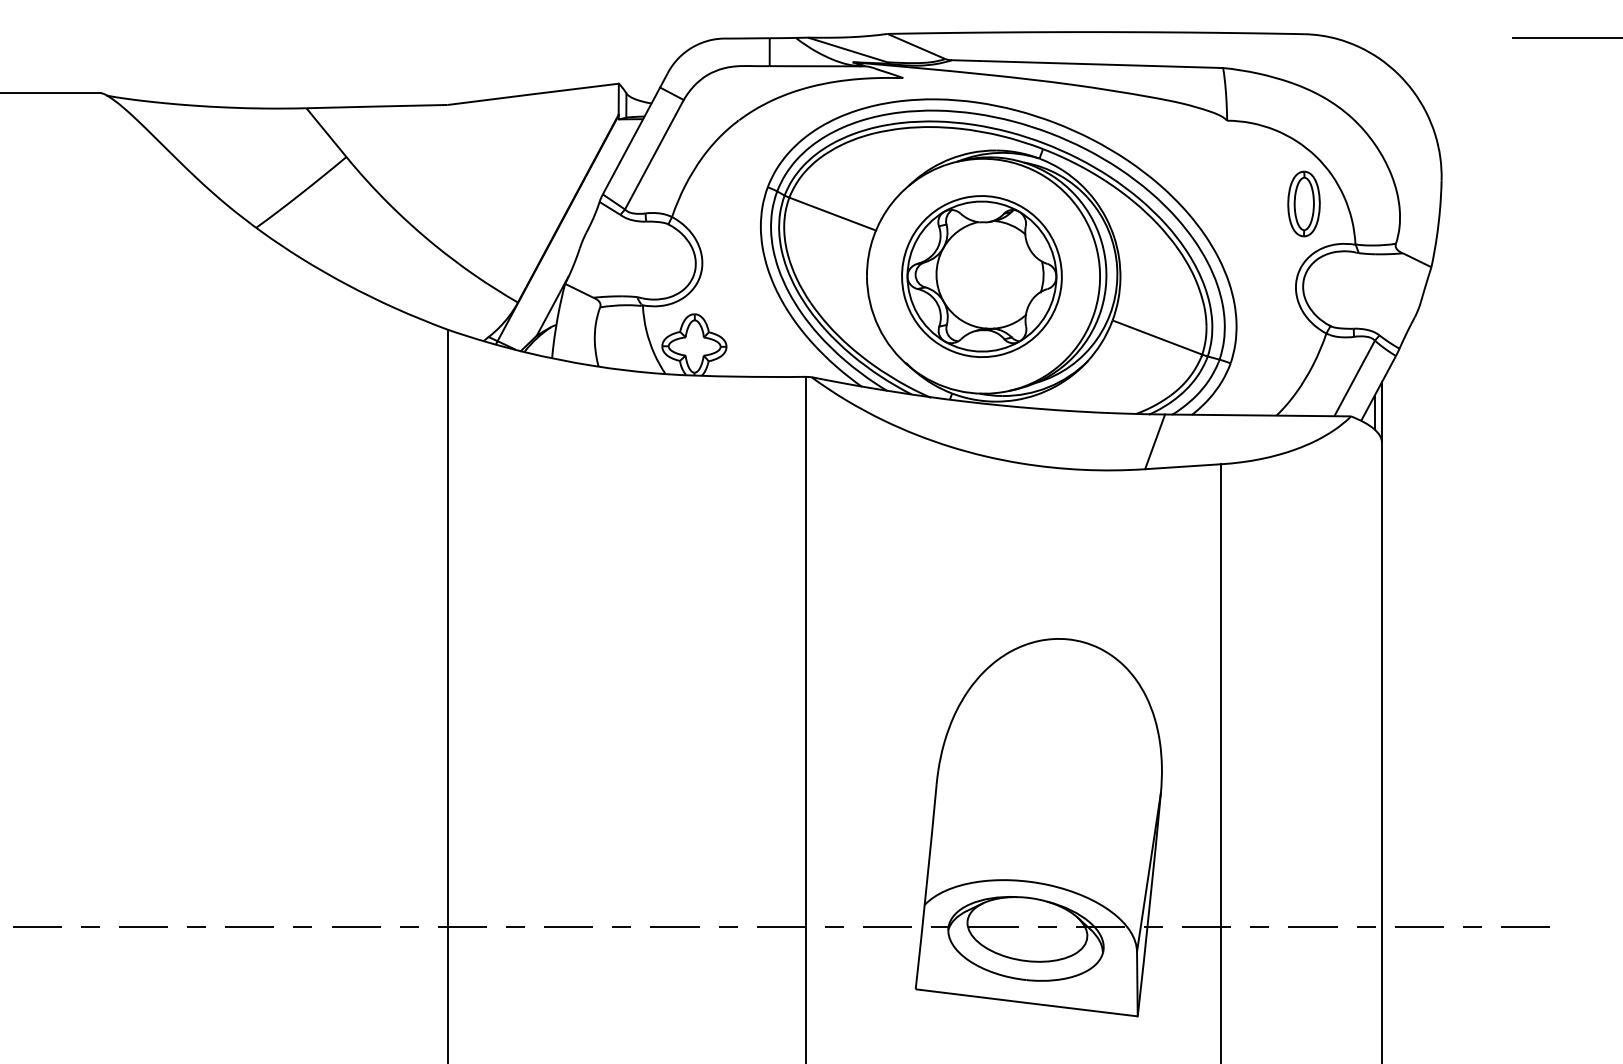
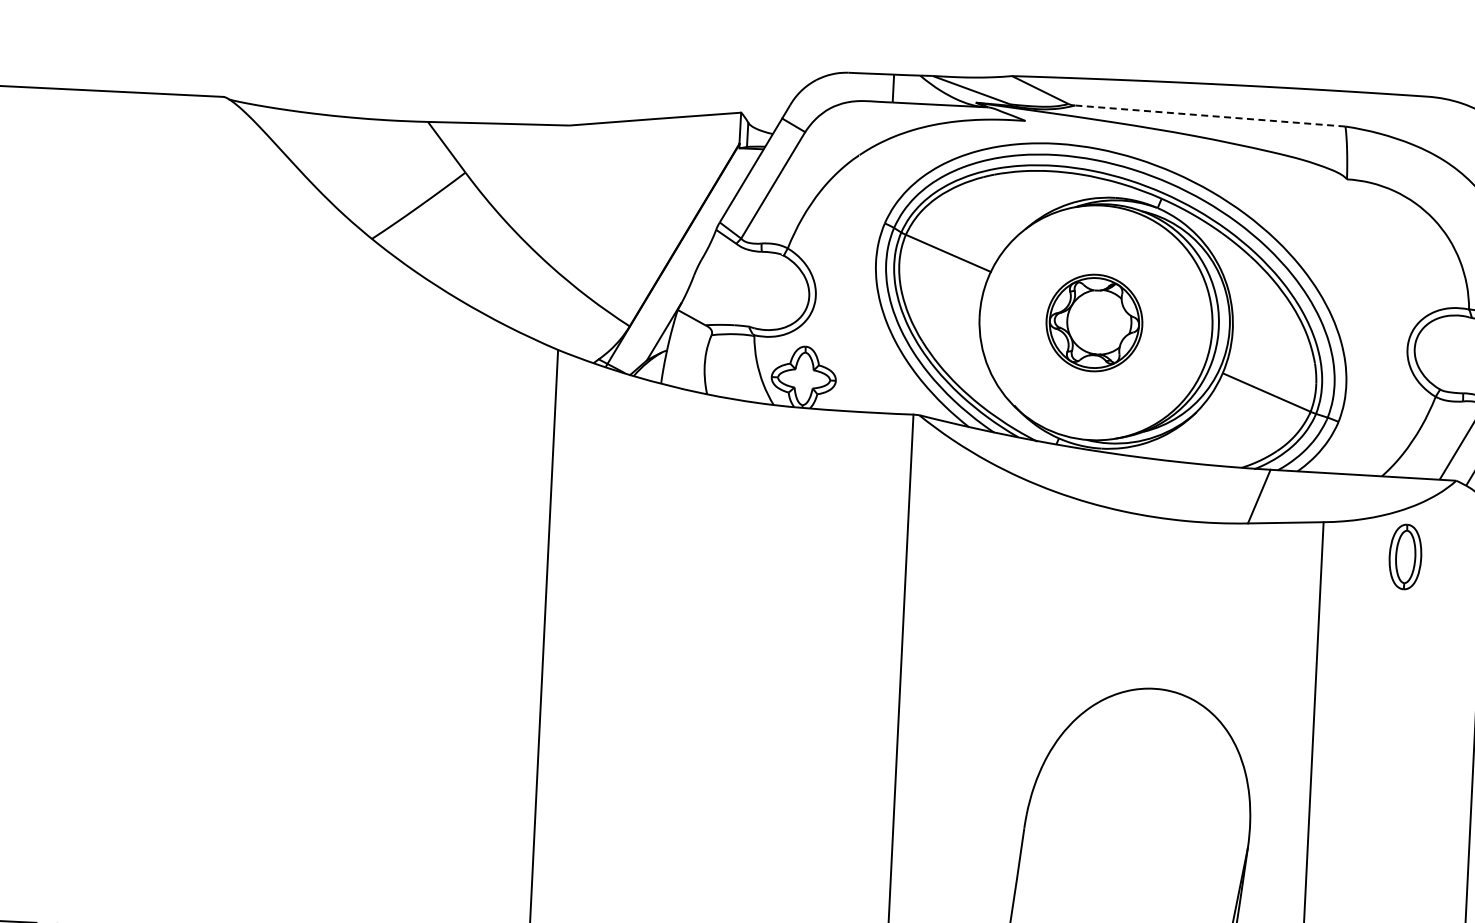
line: (1087, 64) -> (1210, 116), solid -> dashed
part: (1303, 203) -> (1404, 556), moved
part: (981, 276) -> (1093, 322), size x0.6

